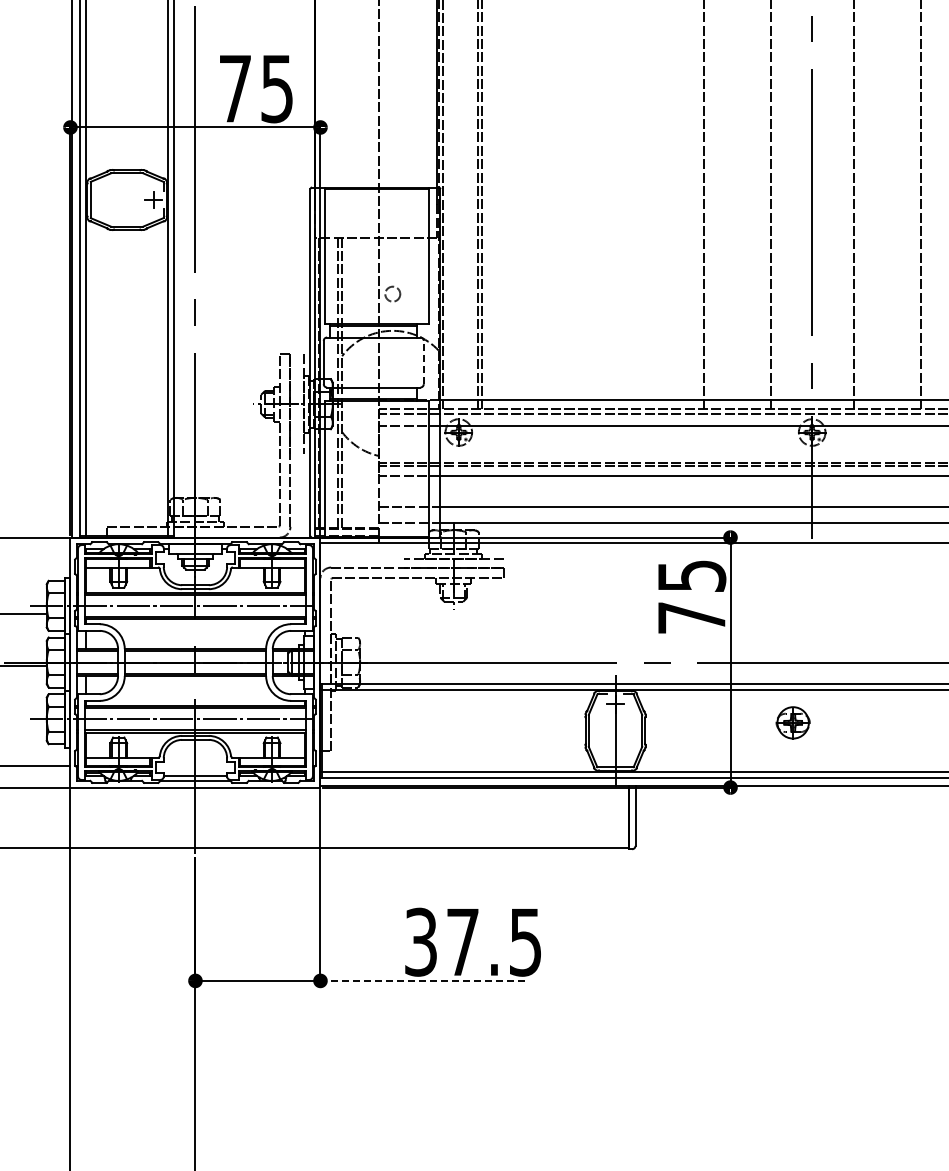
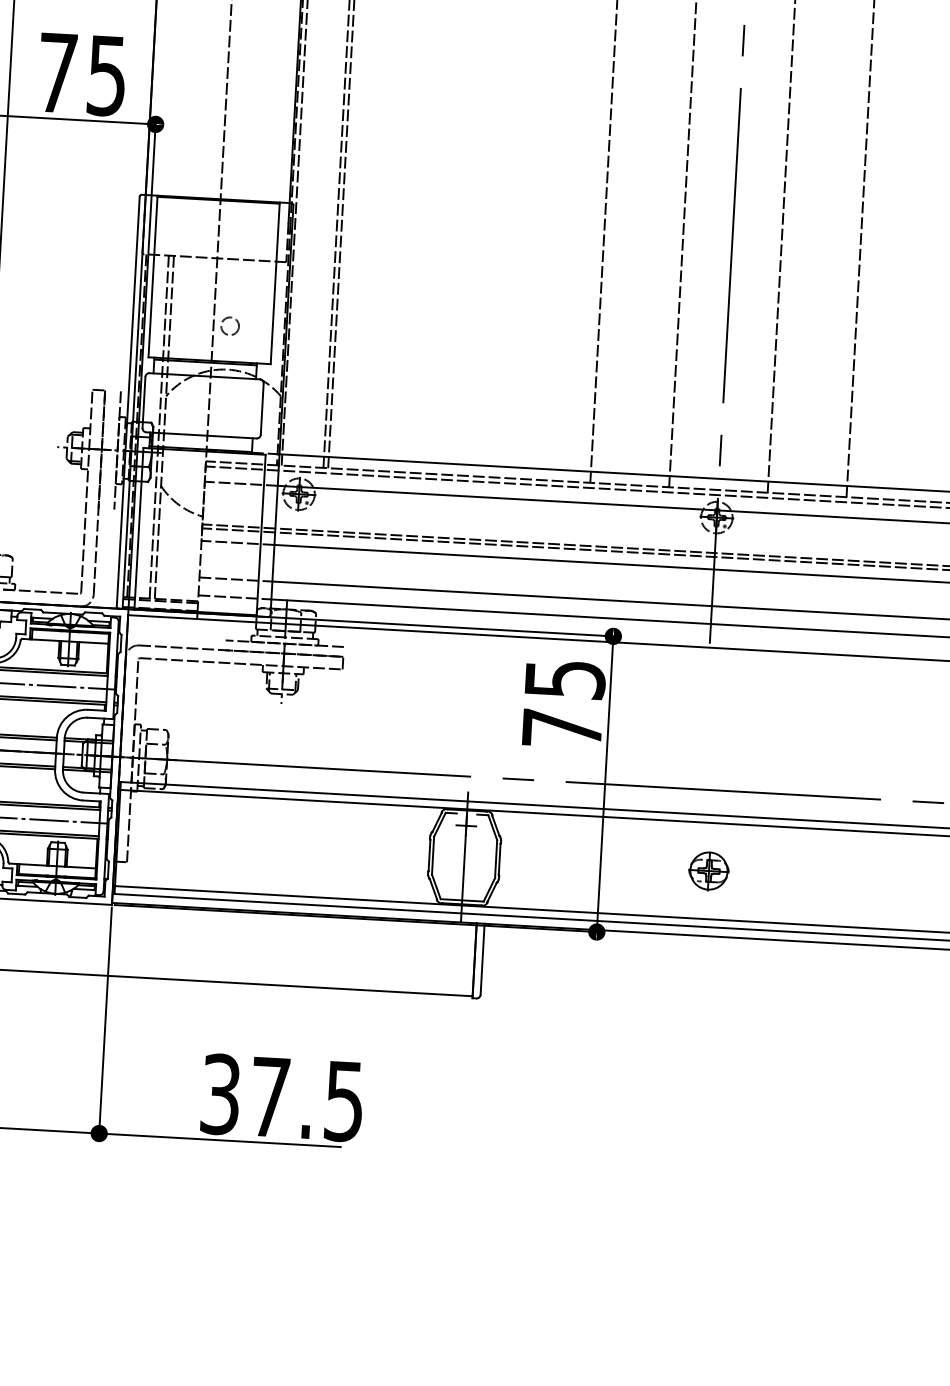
line: (423, 362) -> (261, 409), dashed -> solid
part: (792, 722) -> (708, 870), moved
line: (423, 980) -> (221, 1139), dashed -> solid

